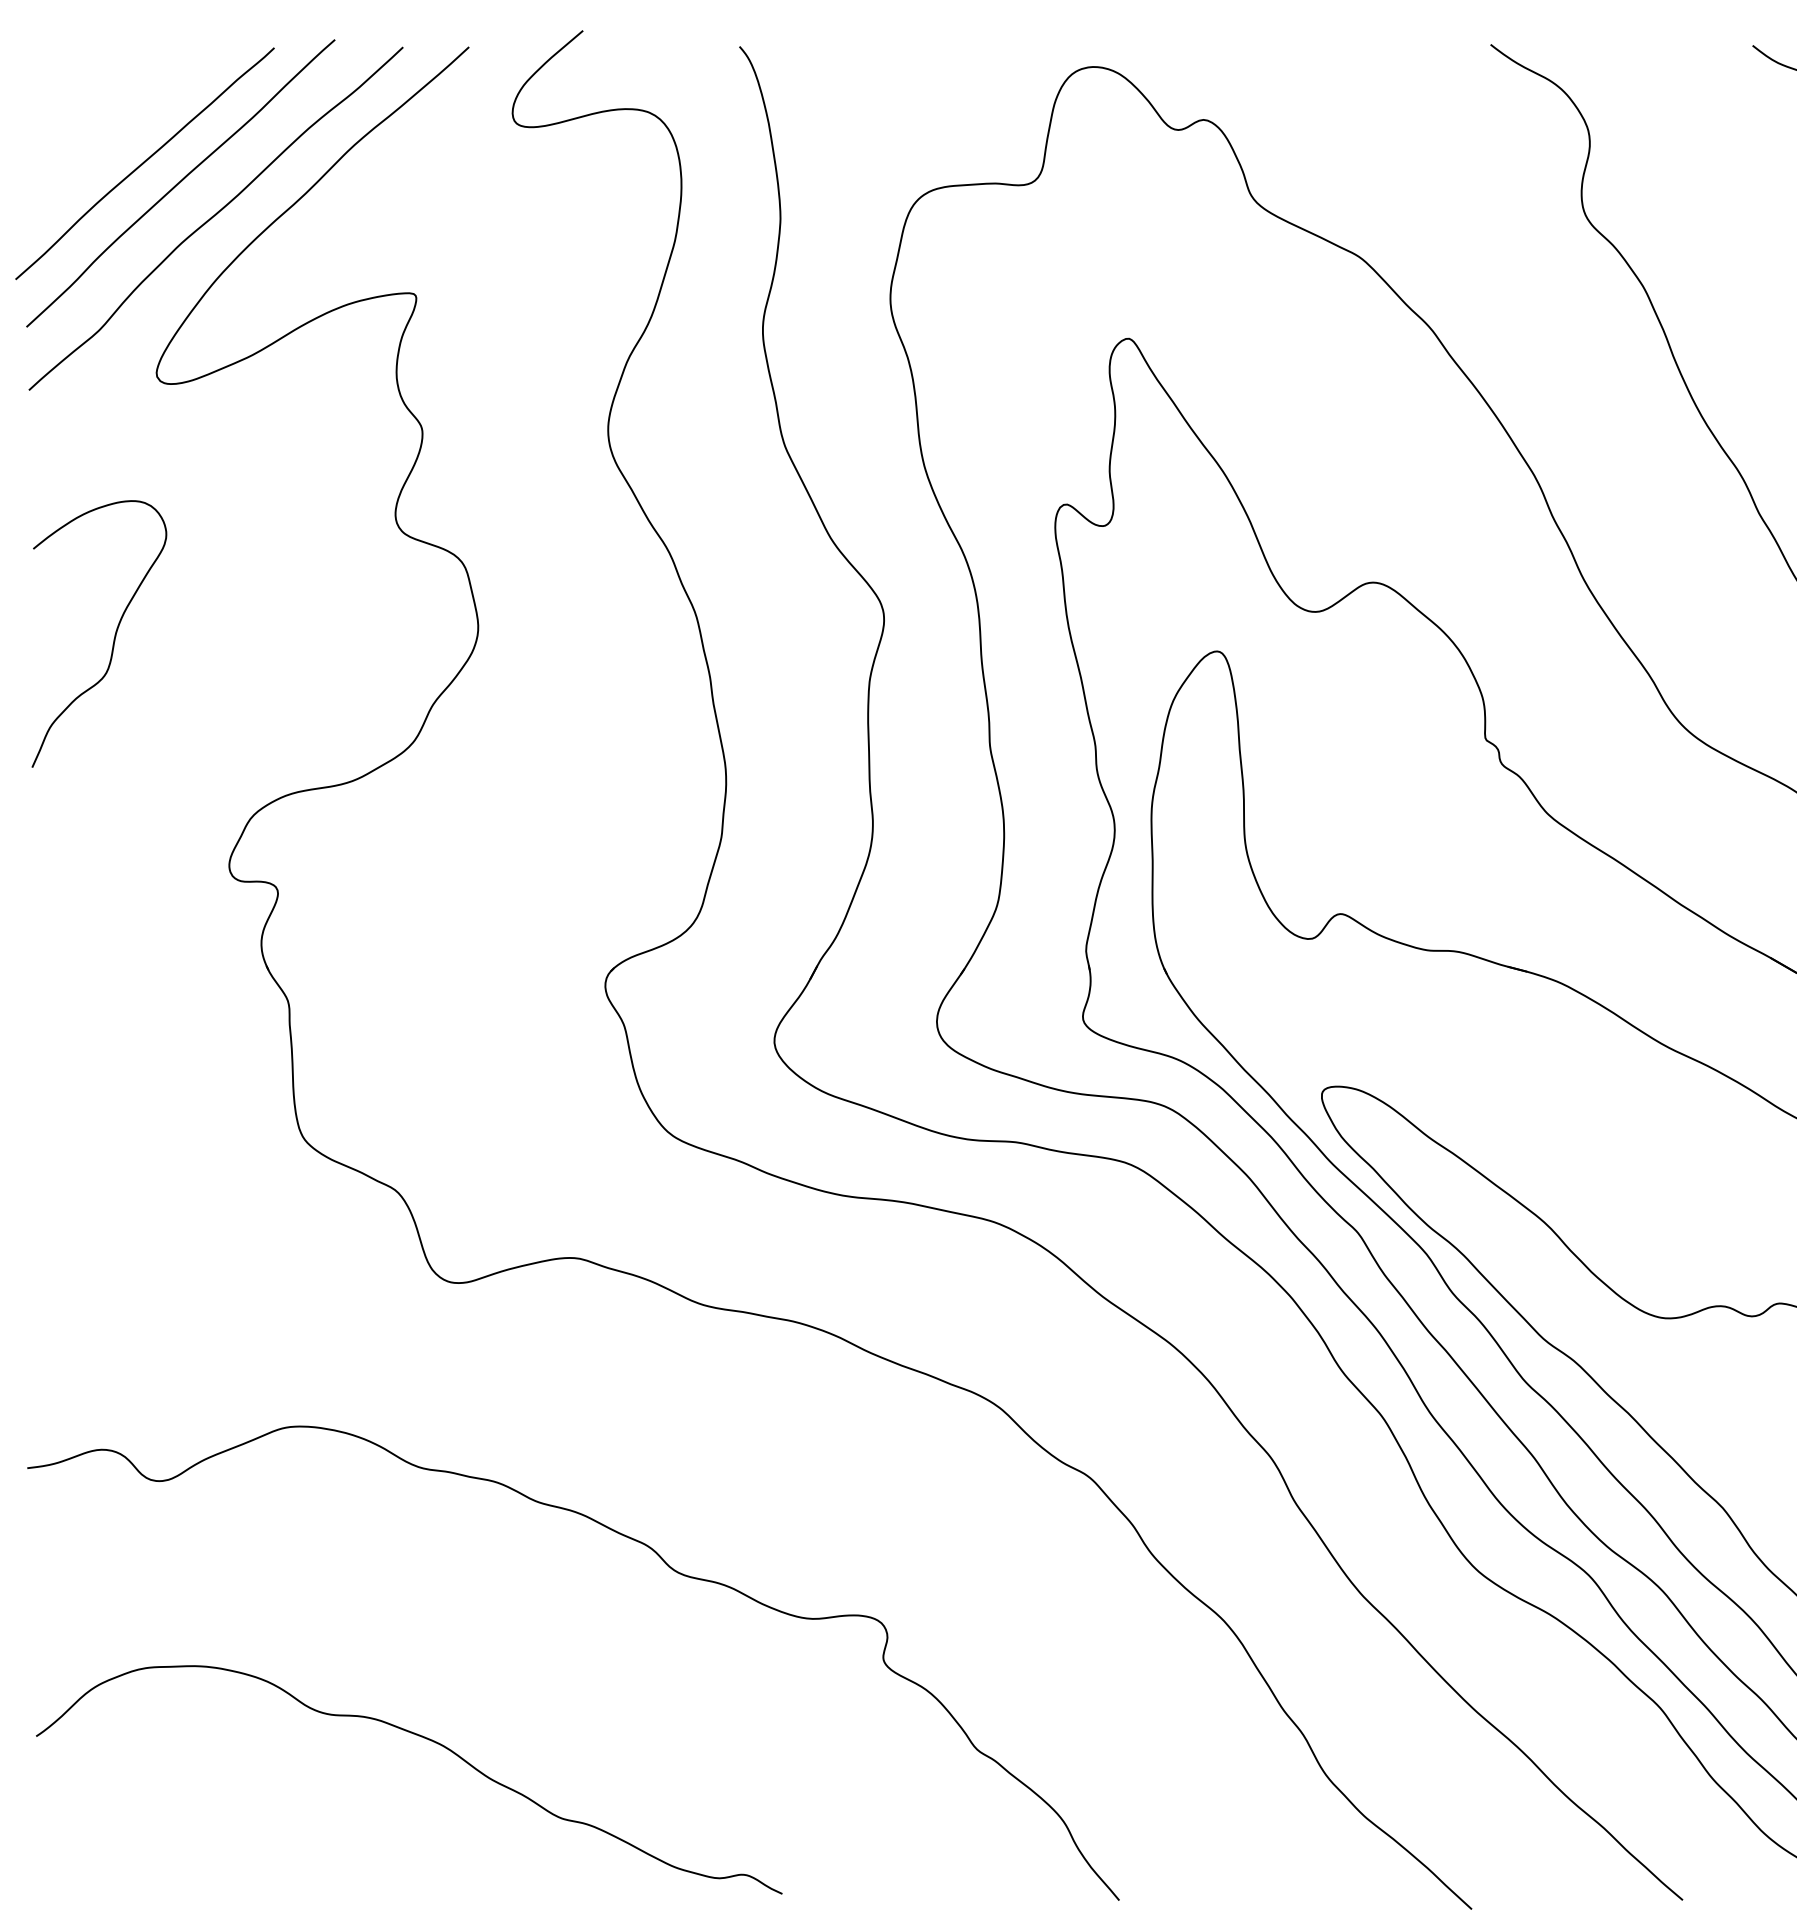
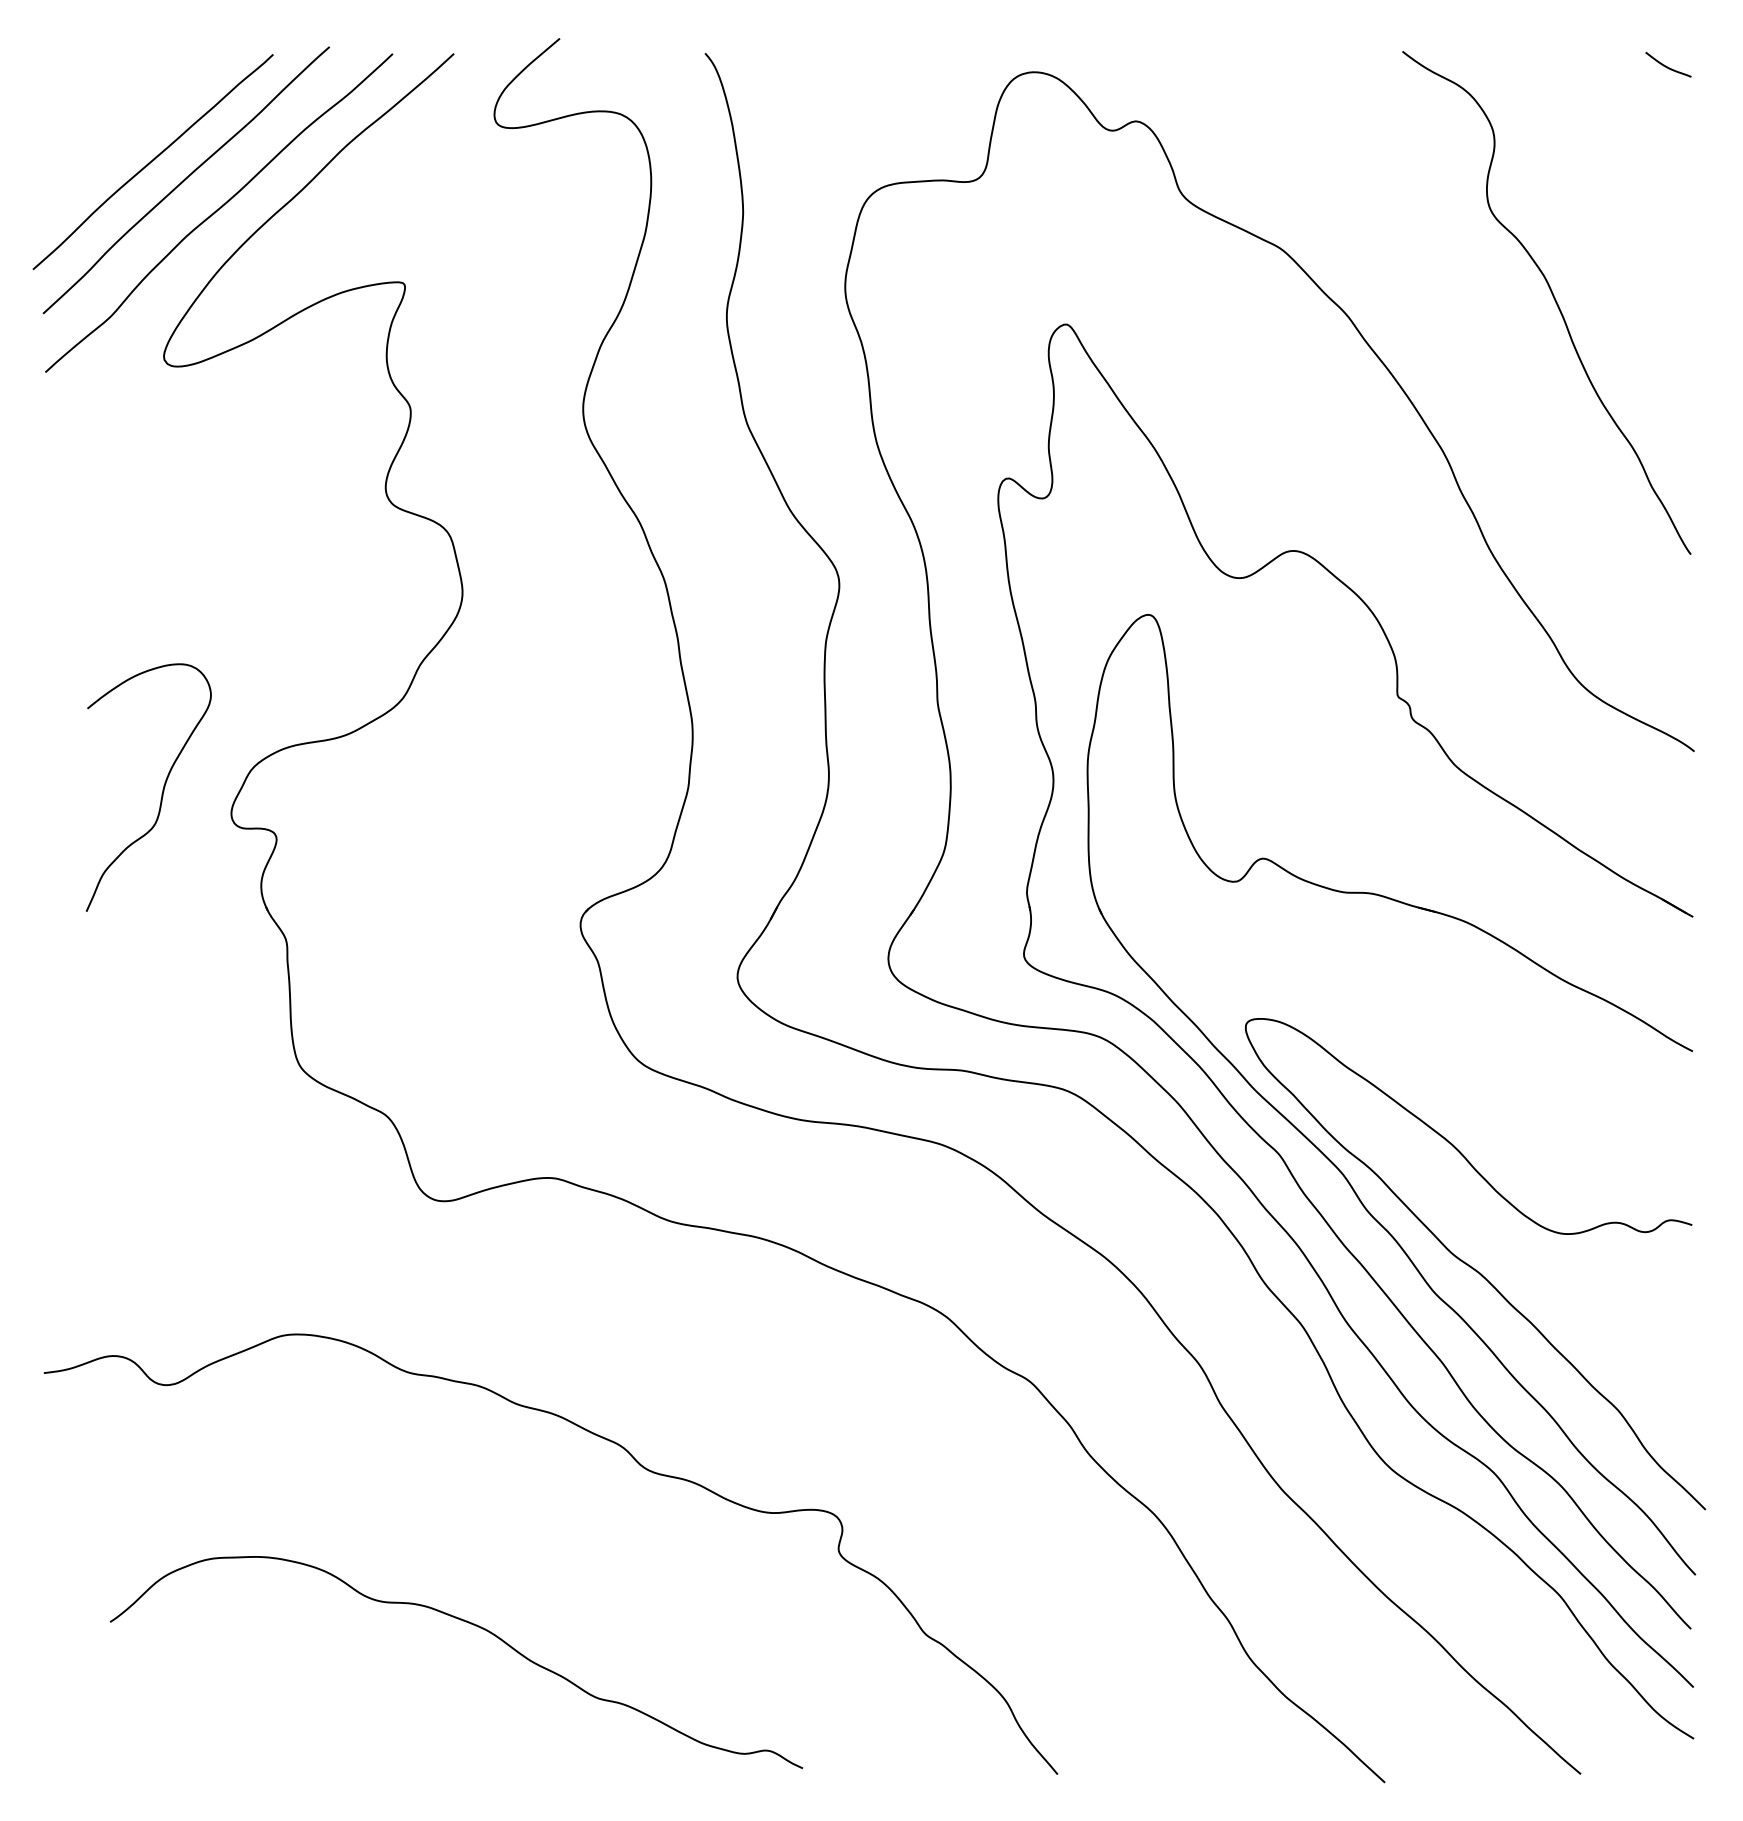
curve: (114, 635) -> (162, 789), moved
curve: (424, 1738) -> (470, 1624), moved

